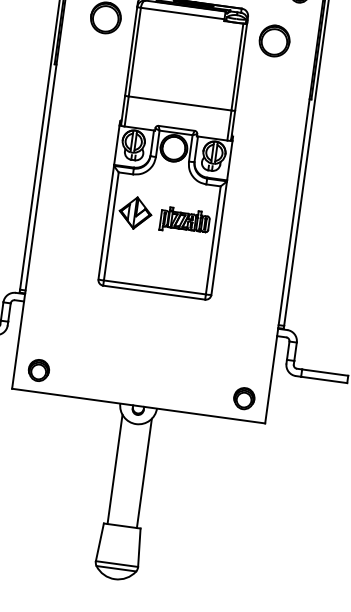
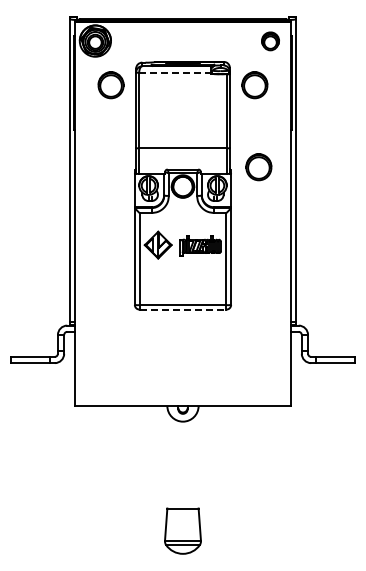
line: (182, 13) -> (174, 72), solid -> dashed
part: (265, 138) -> (258, 167), added
line: (154, 292) -> (183, 309), solid -> dashed
part: (39, 369) -> (95, 387), removed
part: (244, 398) -> (270, 387), removed
line: (115, 468) -> (170, 461), removed
line: (144, 472) -> (195, 461), removed

